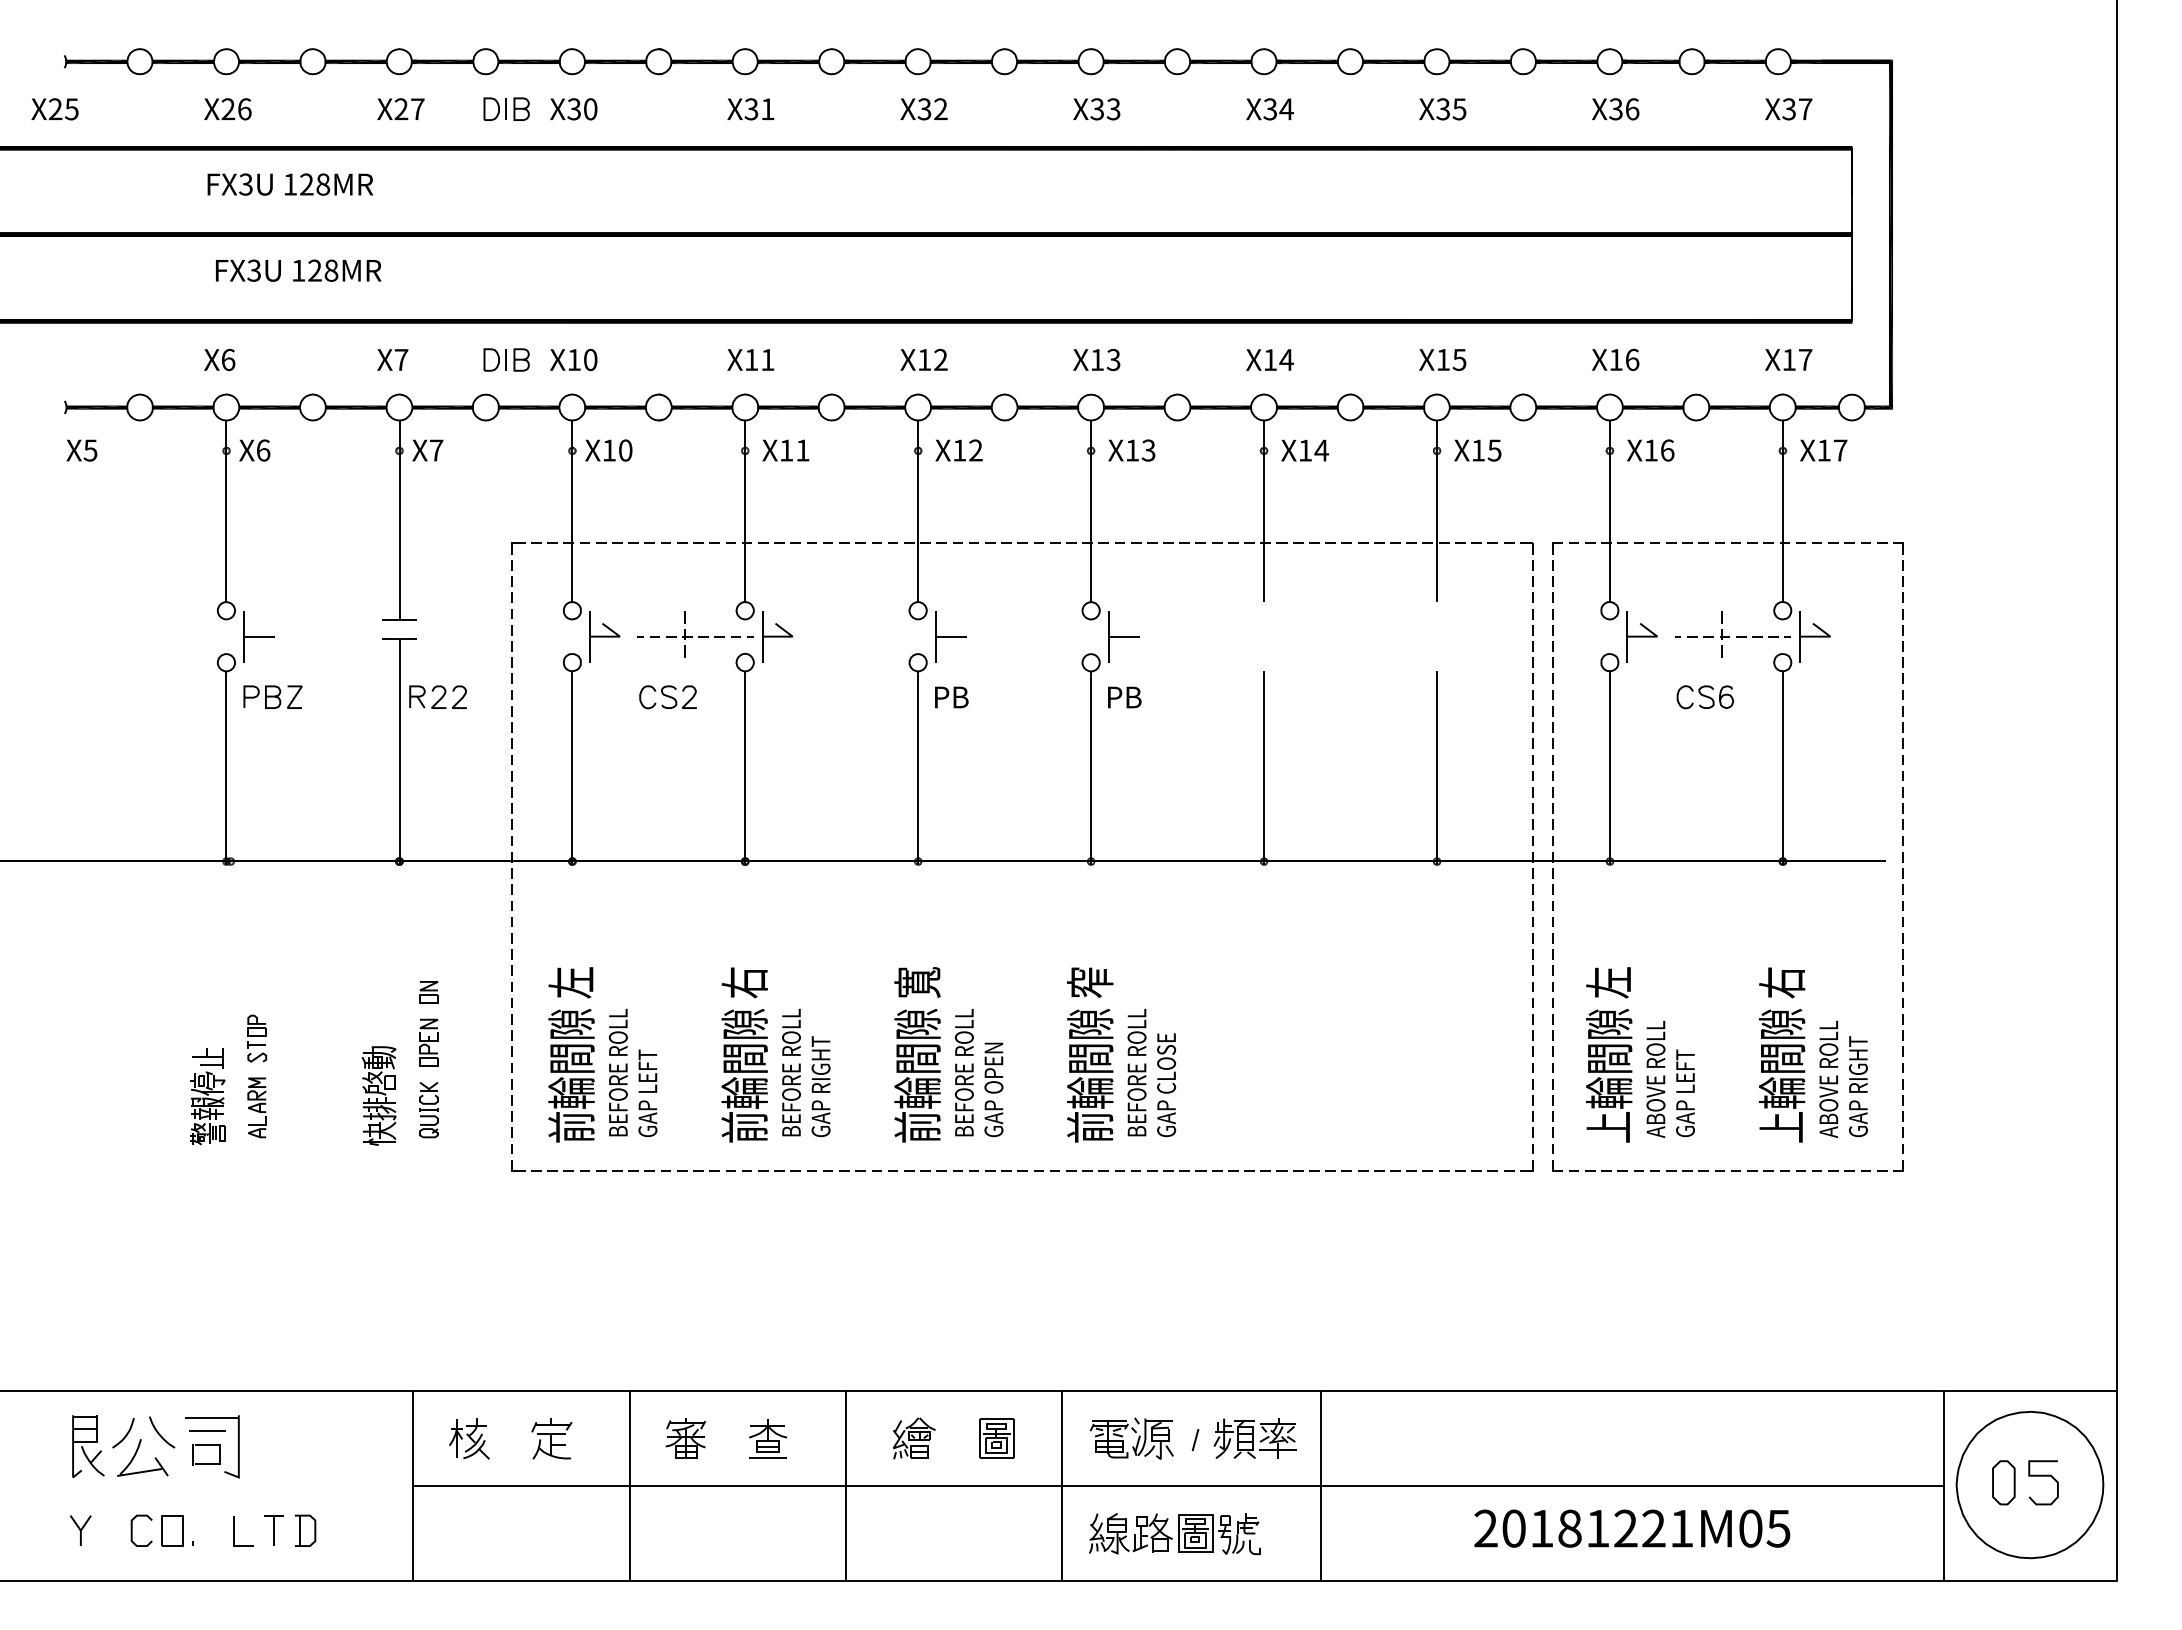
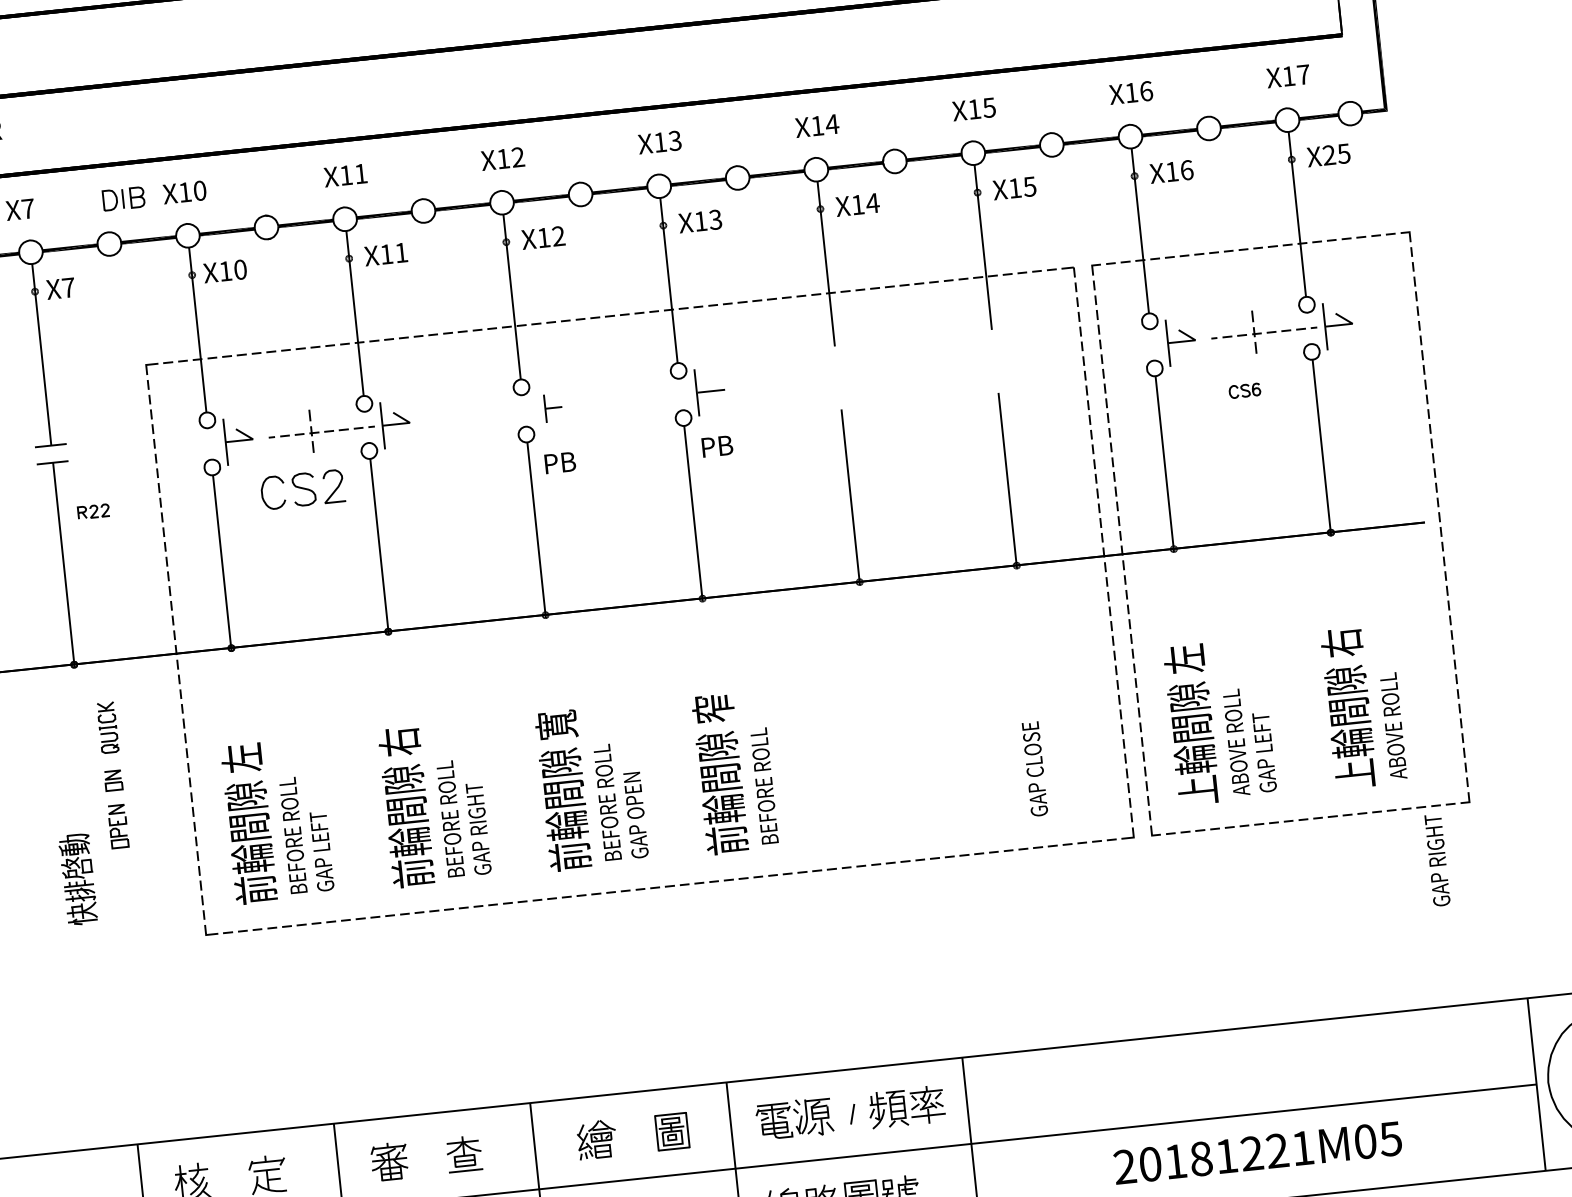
text: (1832, 450) -> (1336, 154), X17 -> X25
part: (950, 636) -> (553, 407), size x0.6
part: (437, 696) -> (93, 511), size x0.6
part: (667, 697) -> (302, 490), size x1.6
part: (1705, 697) -> (1245, 390), size x0.6
text: (1166, 1085) -> (1034, 769), moved
text: (1858, 1086) -> (1437, 860), moved
part: (428, 1110) -> (107, 728), moved

